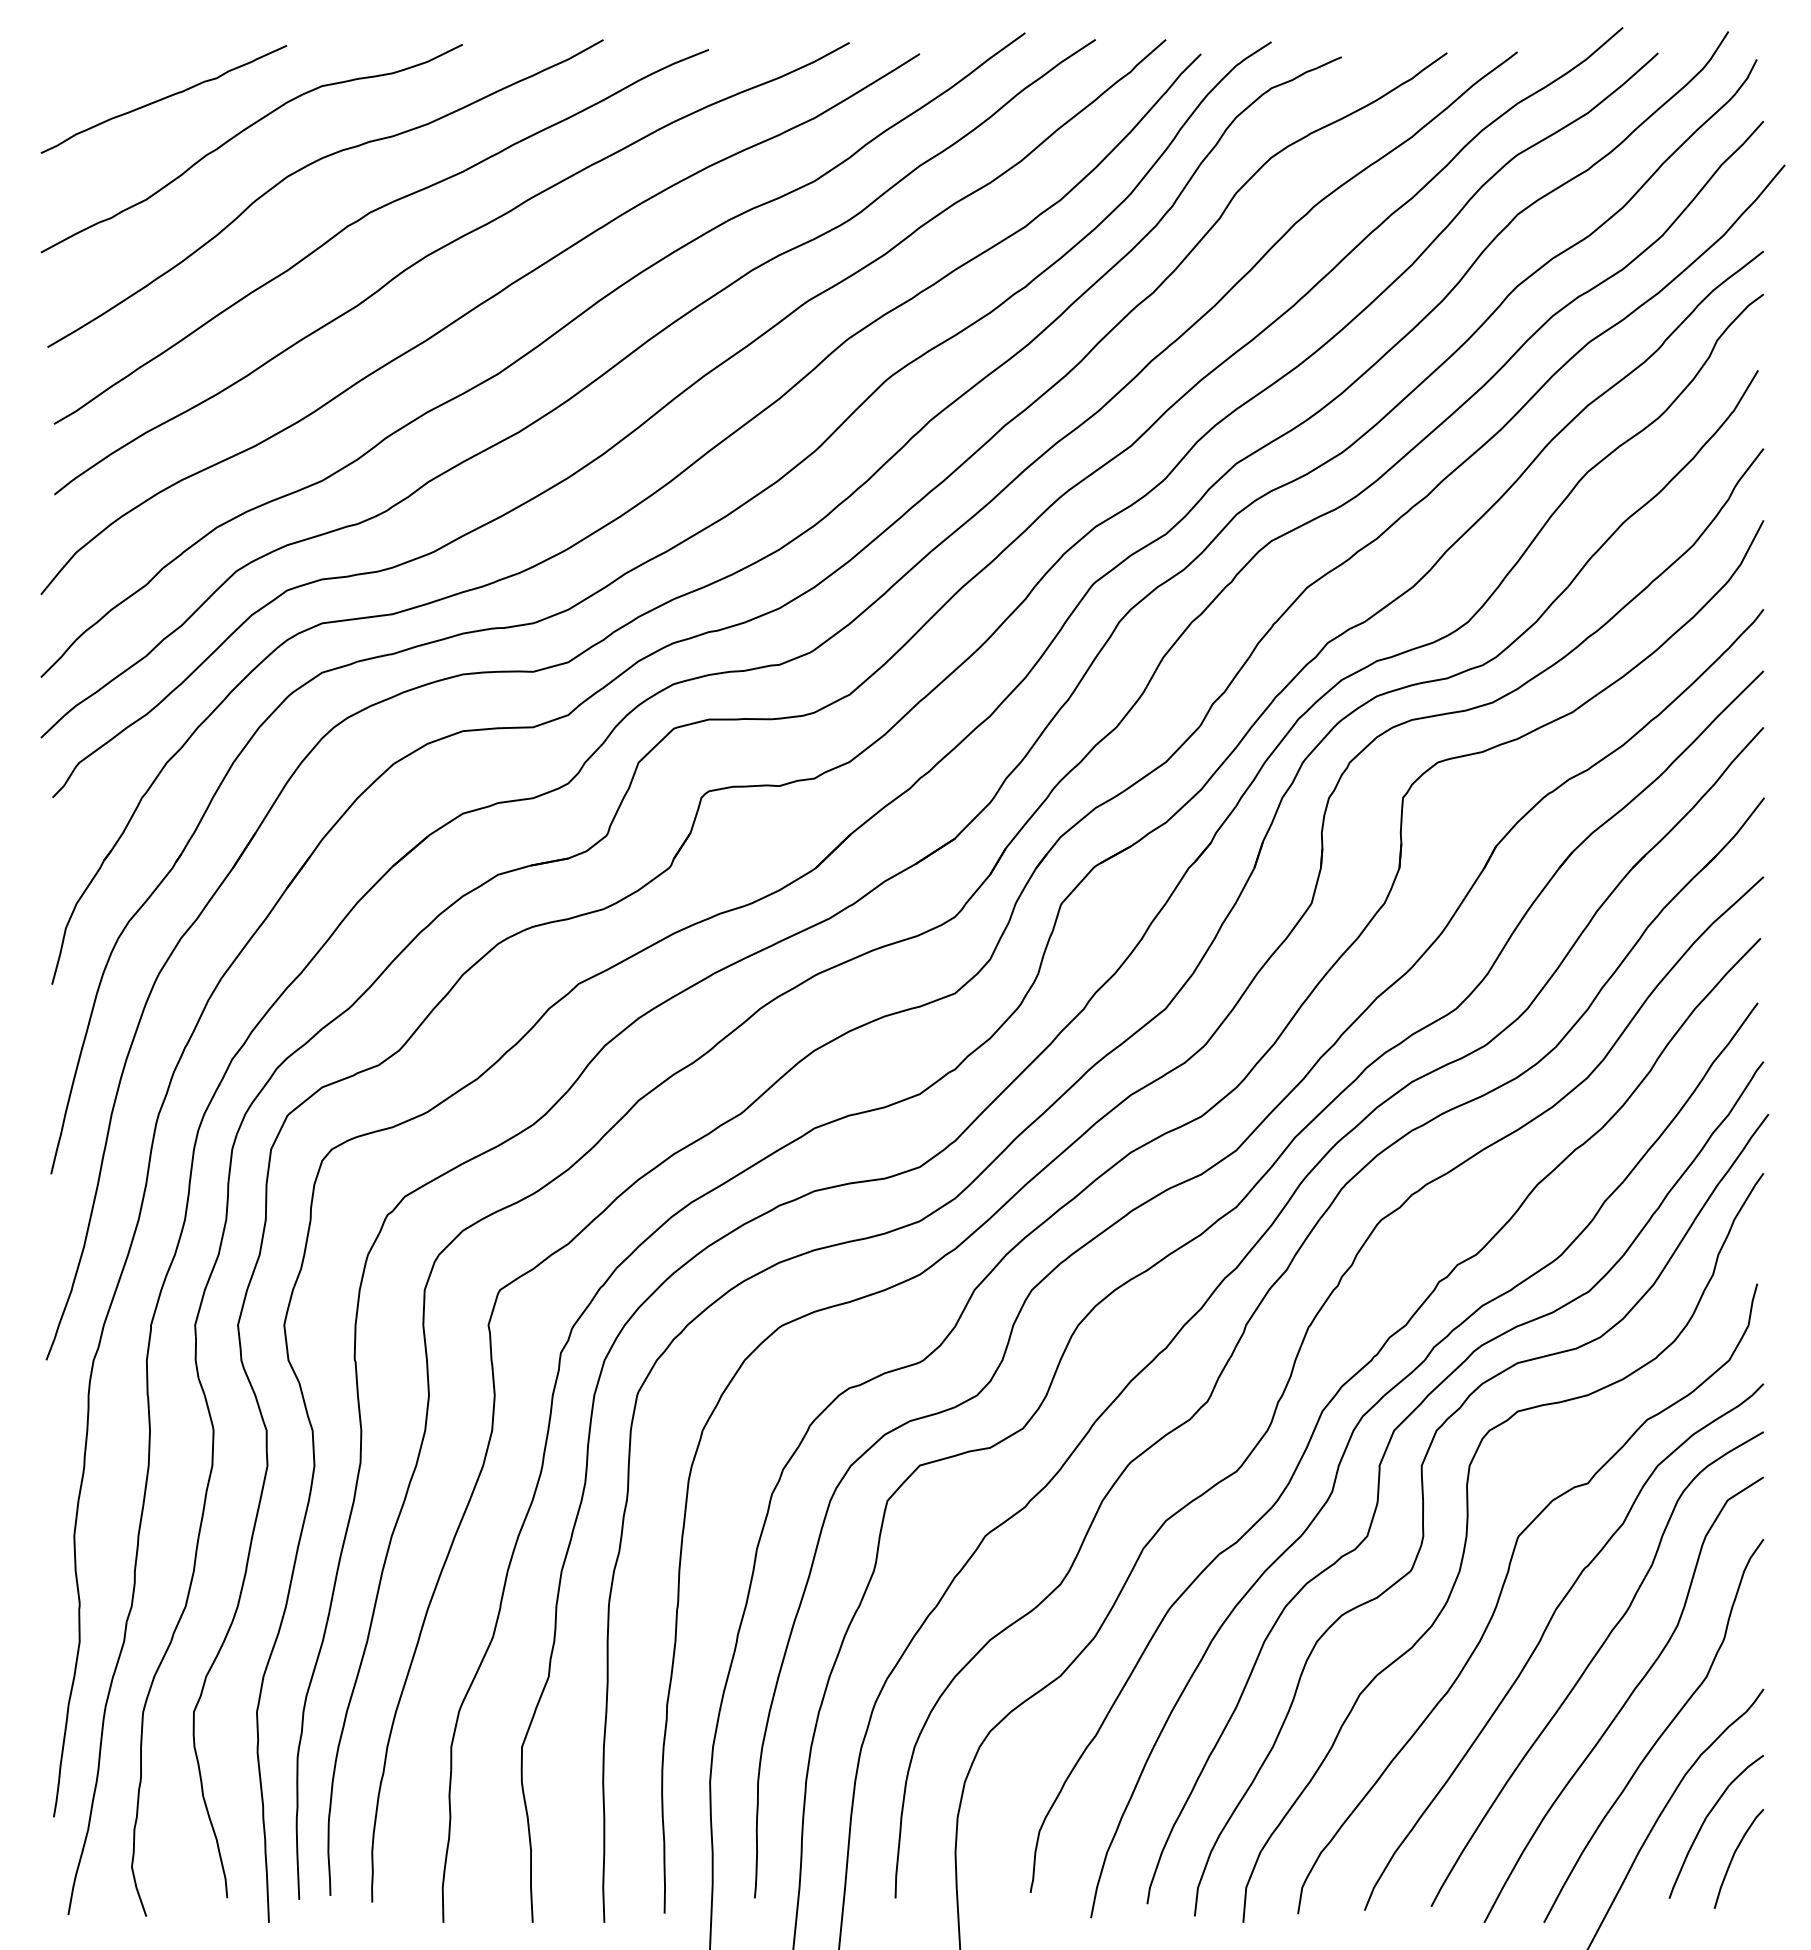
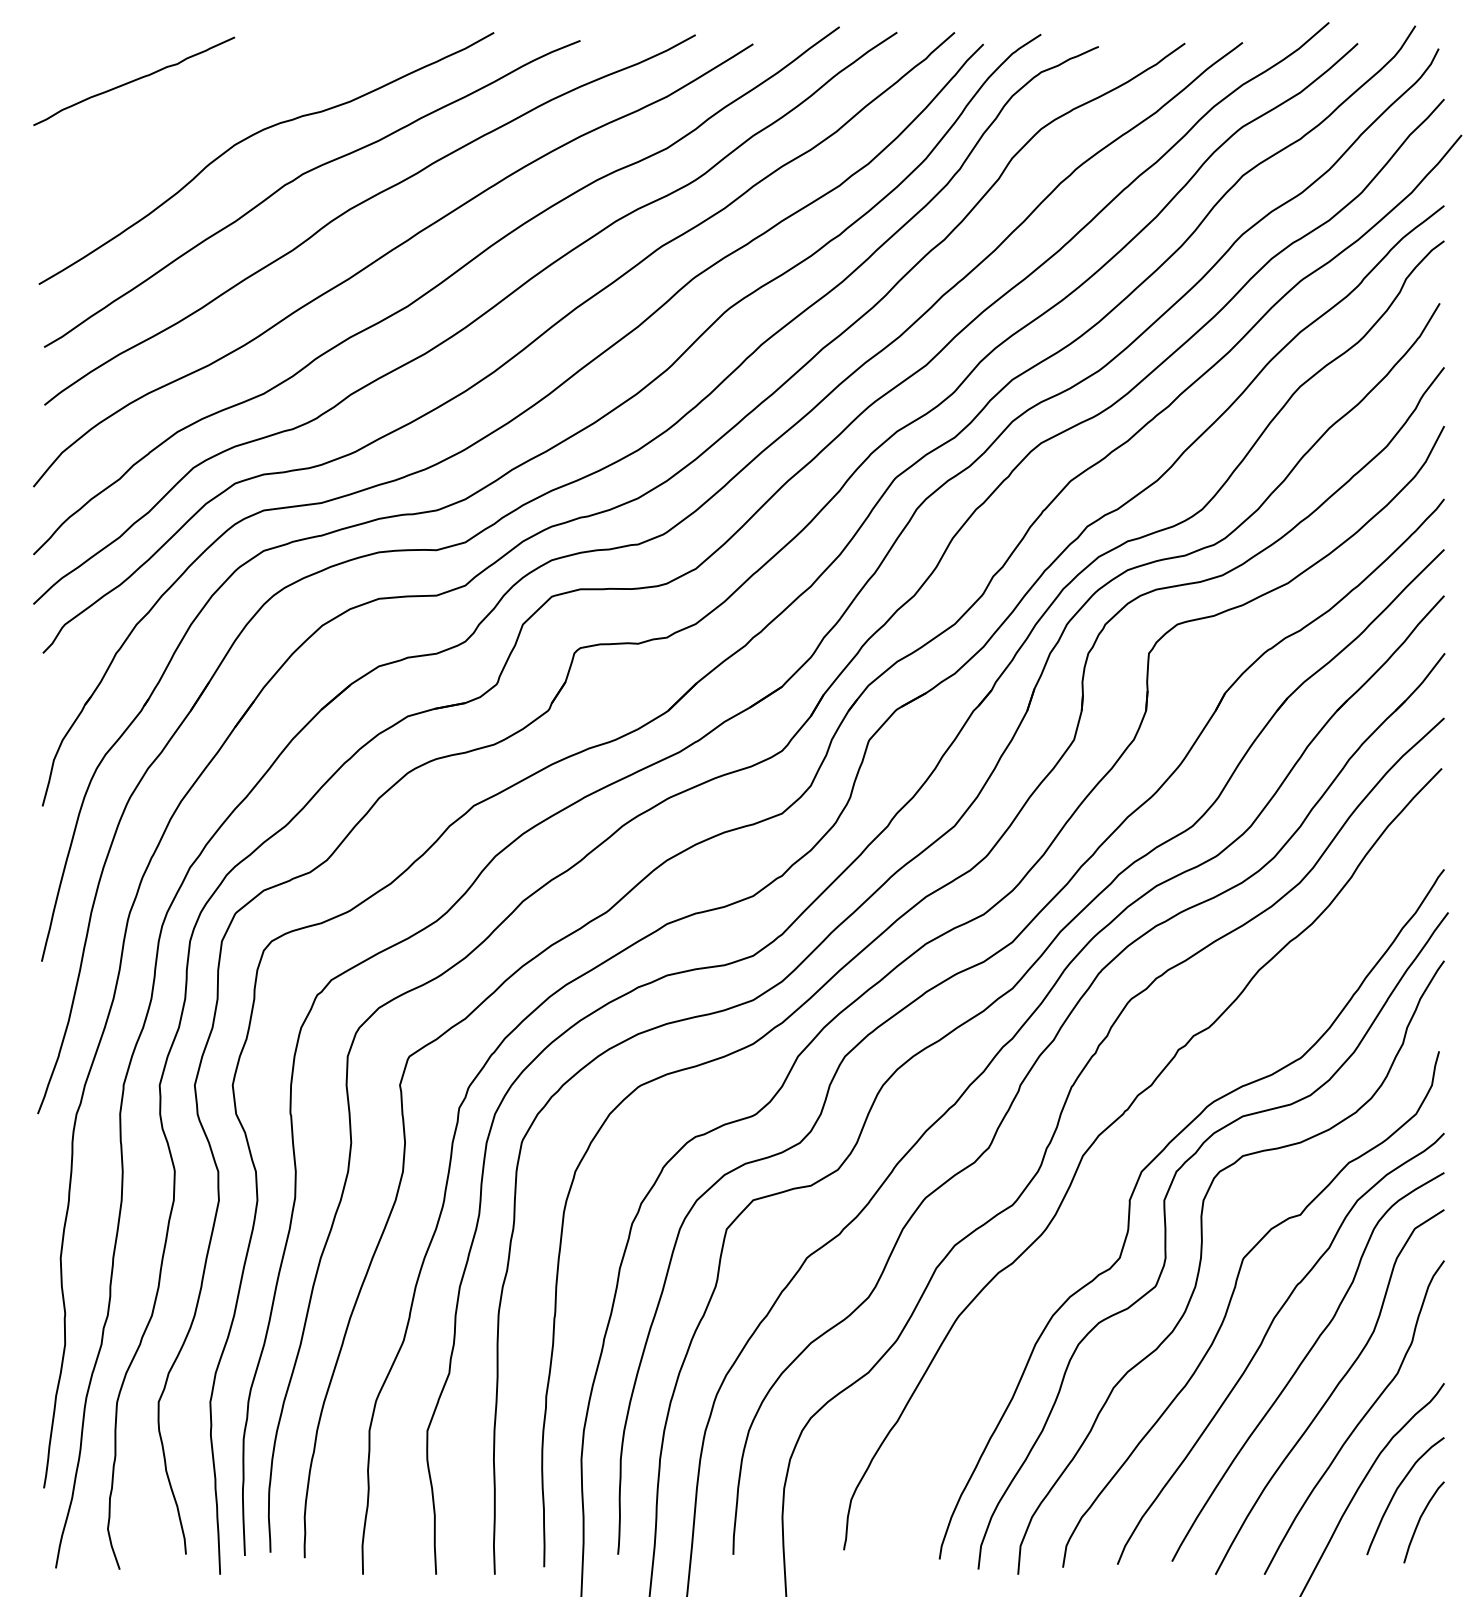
curve: (242, 132) -> (198, 108), removed
curve: (1372, 1408) -> (1123, 1153), removed

